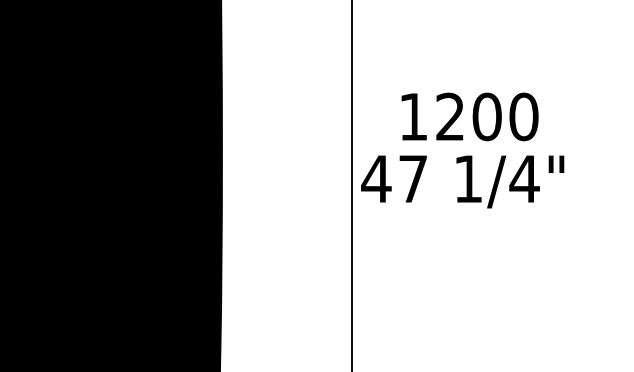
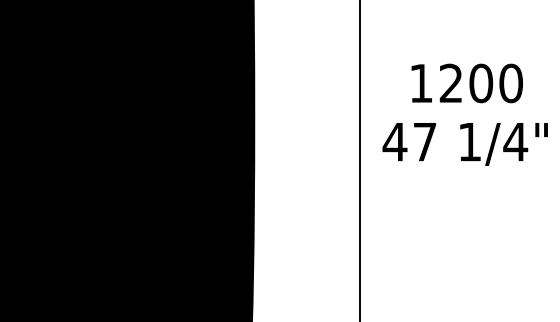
text: (469, 116) -> (466, 83), moved
text: (461, 182) -> (464, 144), moved

